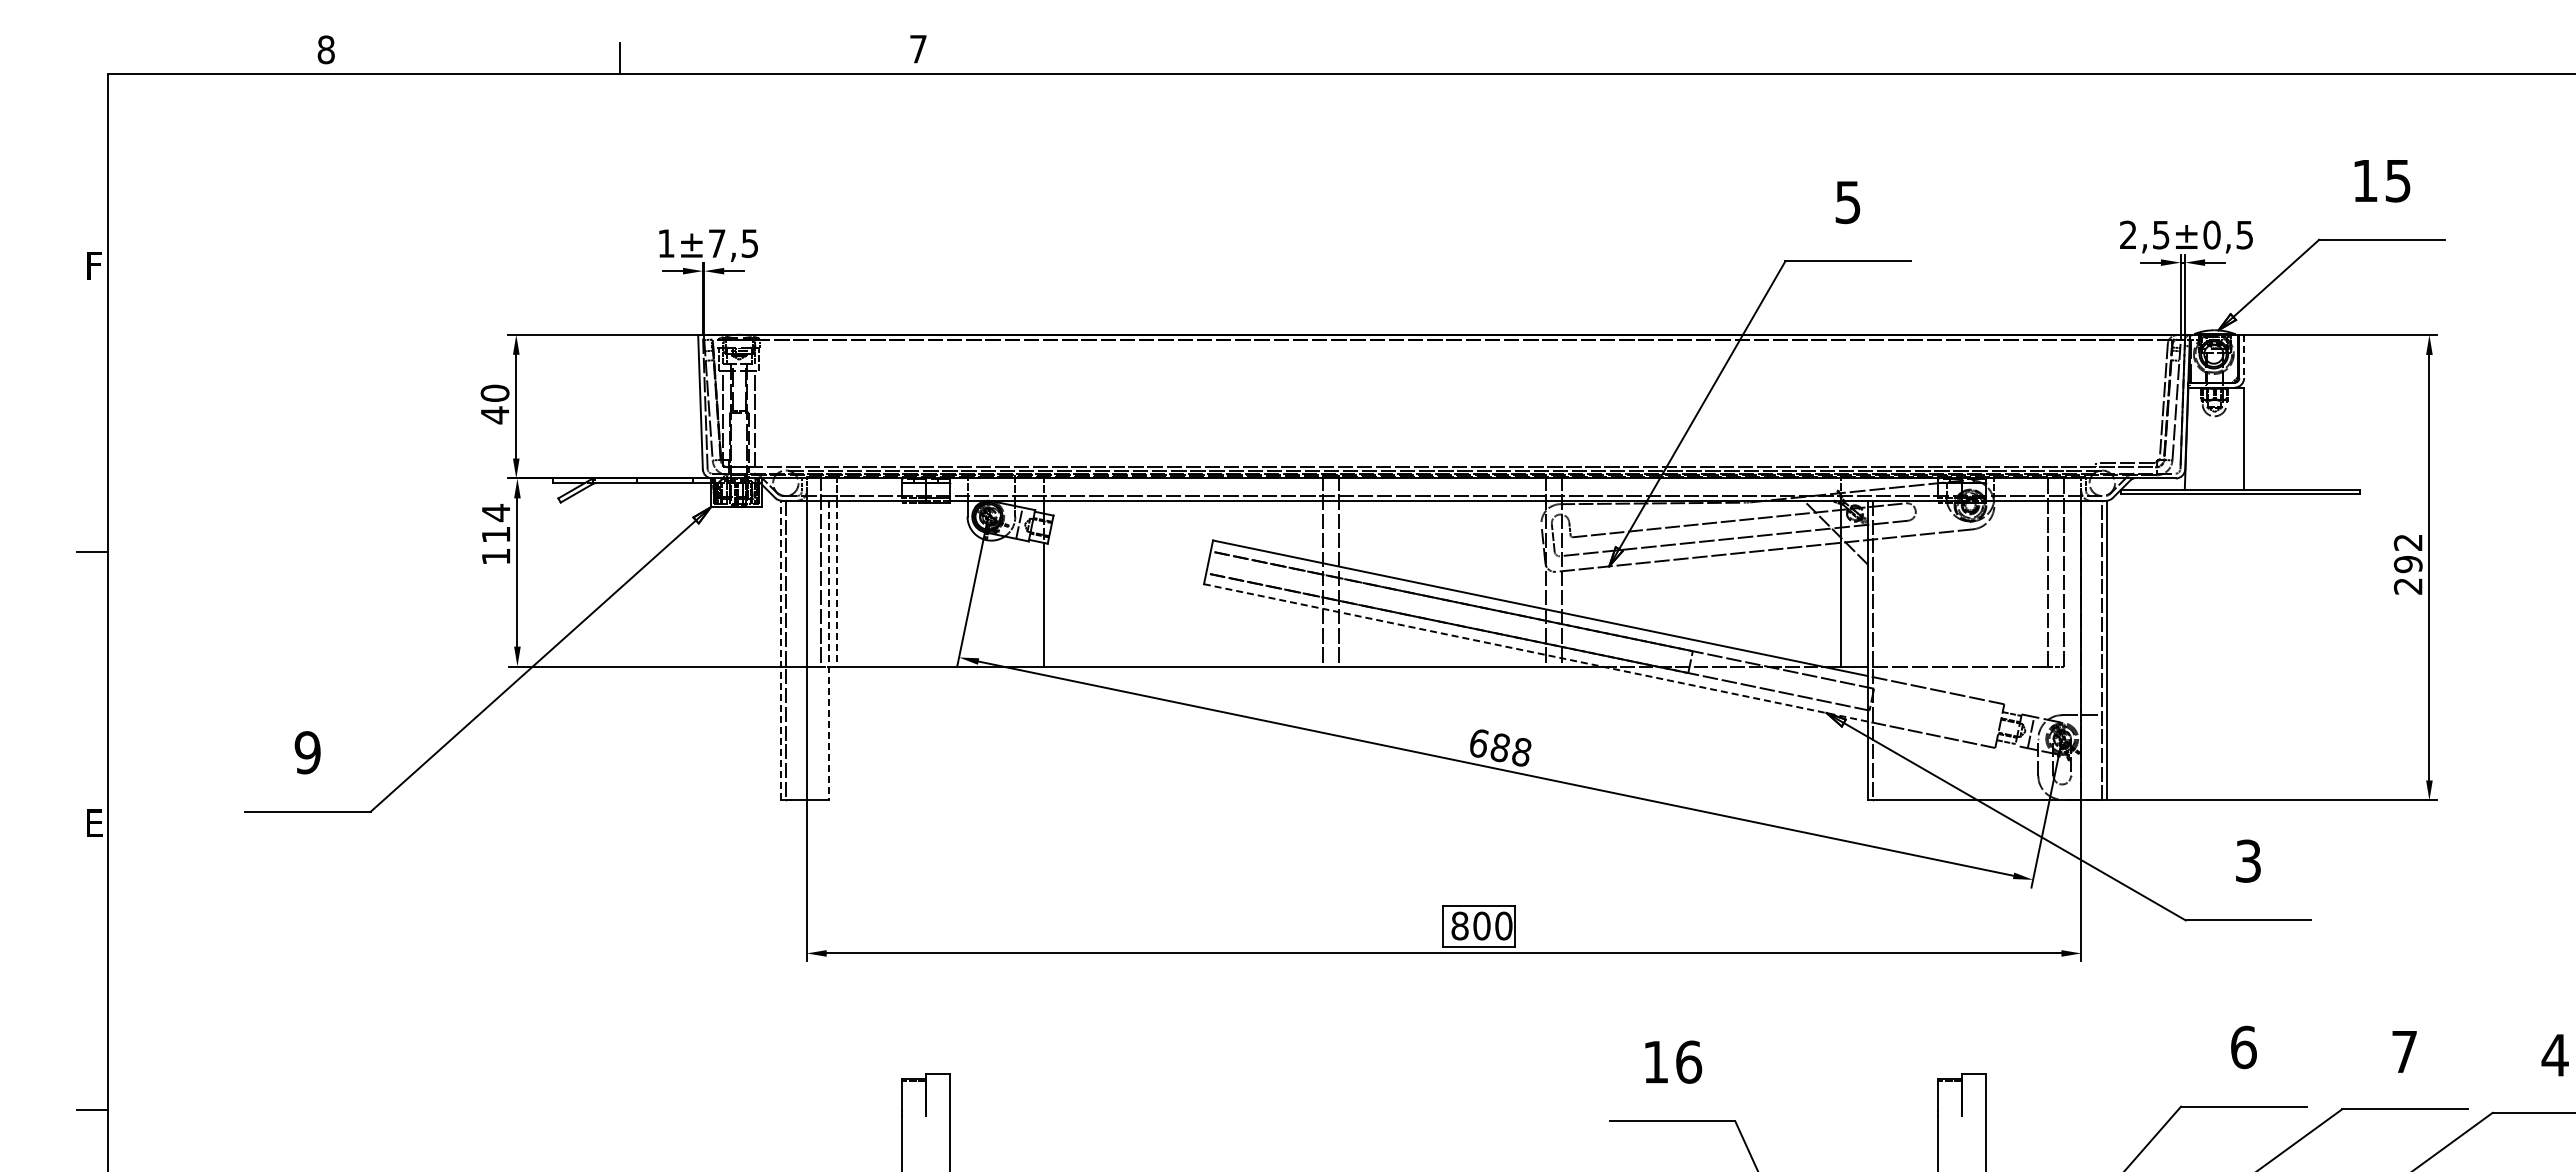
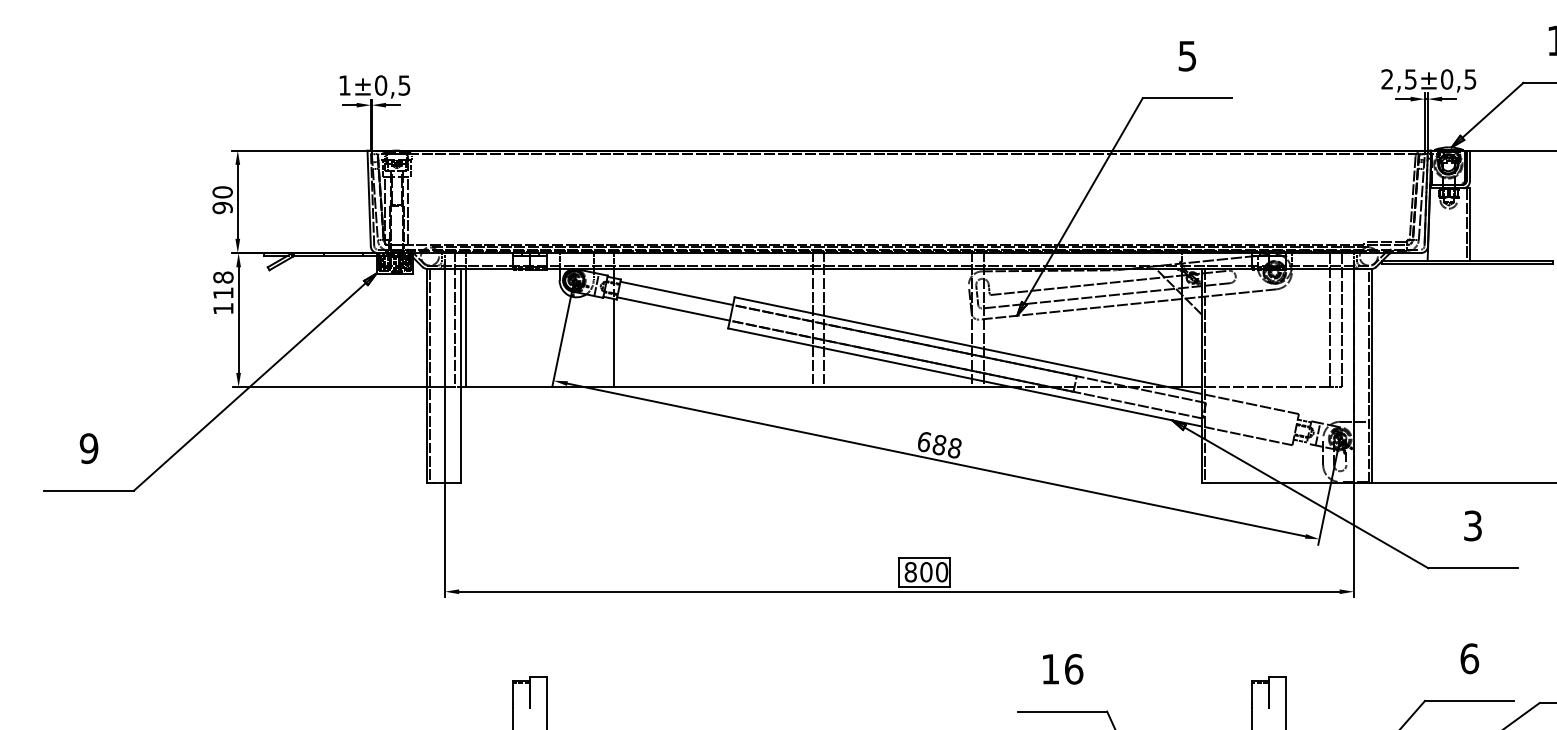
text: (716, 243) -> (380, 85), ±7,5 -> ±0,5
line: (2244, 356) -> (1470, 166), dashed -> solid
text: (494, 415) -> (222, 208), 40 -> 90
line: (2239, 438) -> (1466, 224), added
text: (495, 512) -> (222, 277), 114 -> 118
line: (1131, 534) -> (676, 292), added
line: (1127, 556) -> (673, 308), added
line: (836, 583) -> (466, 327), dashed -> solid
line: (781, 650) -> (426, 375), dashed -> solid
line: (829, 650) -> (461, 375), dashed -> solid
line: (1535, 652) -> (964, 377), dashed -> solid

